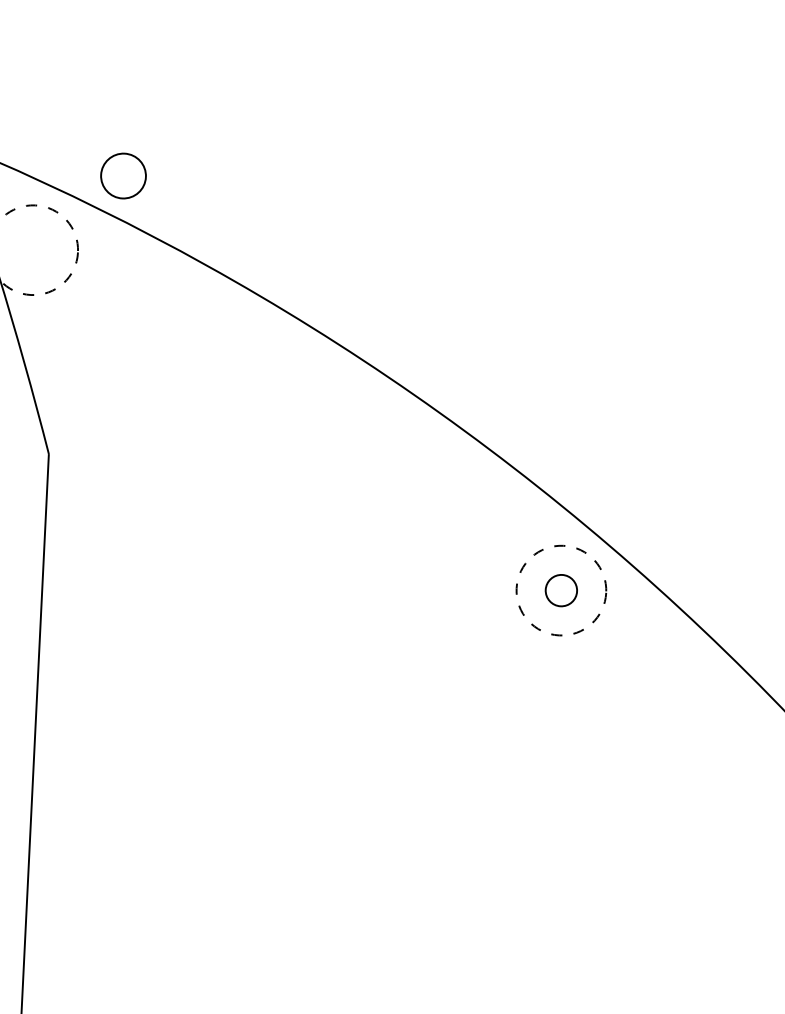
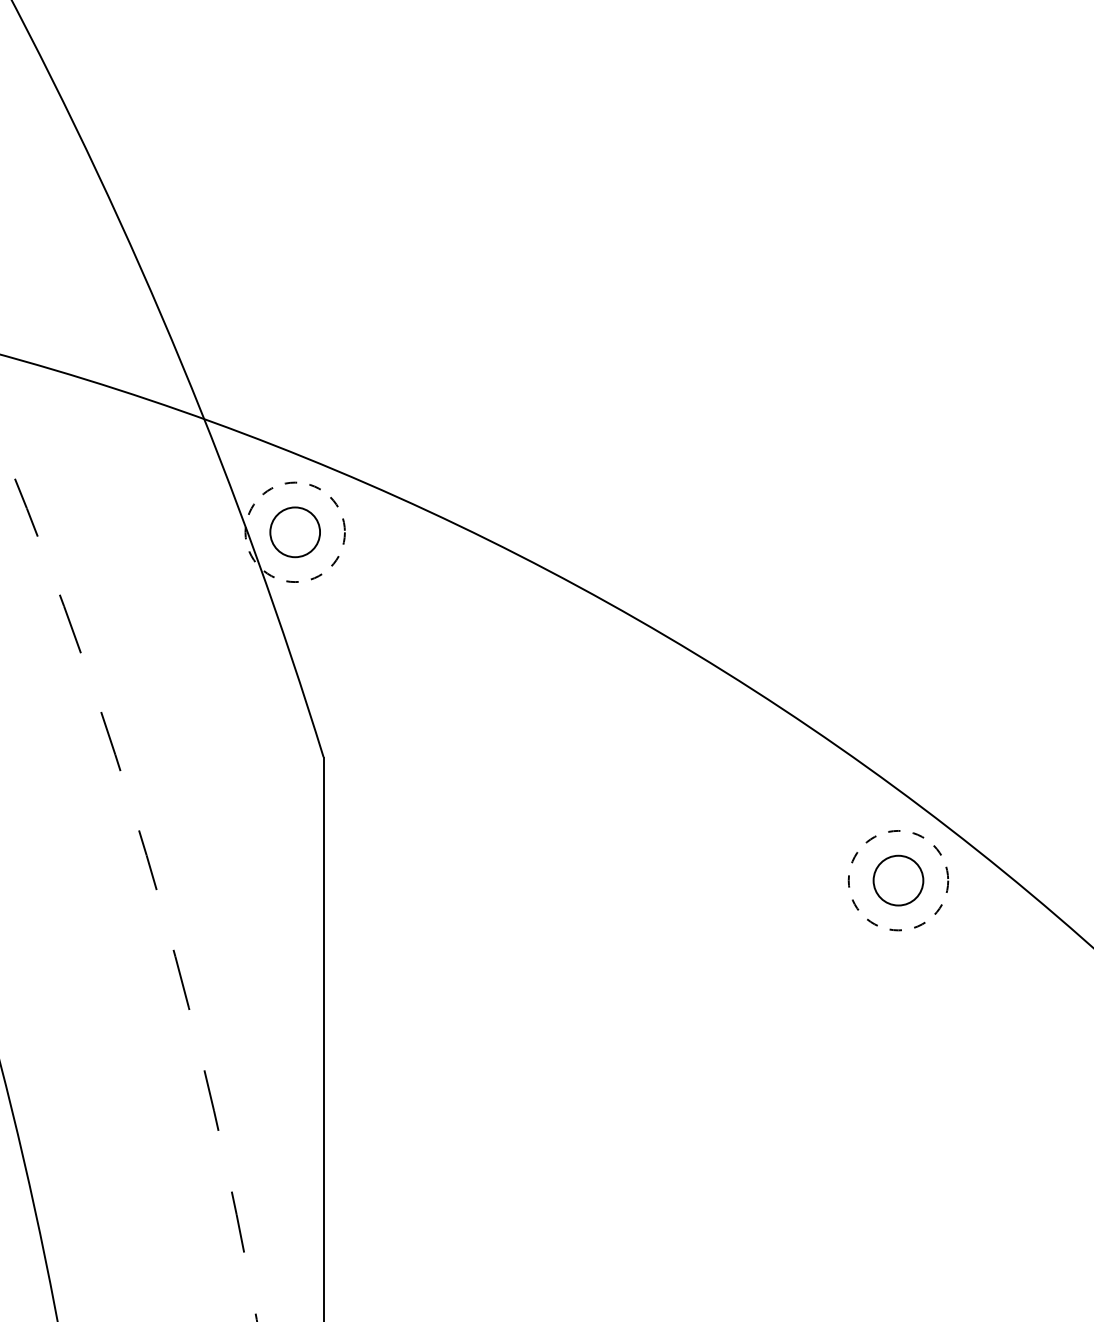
circle: (122, 176) -> (294, 532), moved
circle: (561, 590) -> (898, 880), size x1.43

